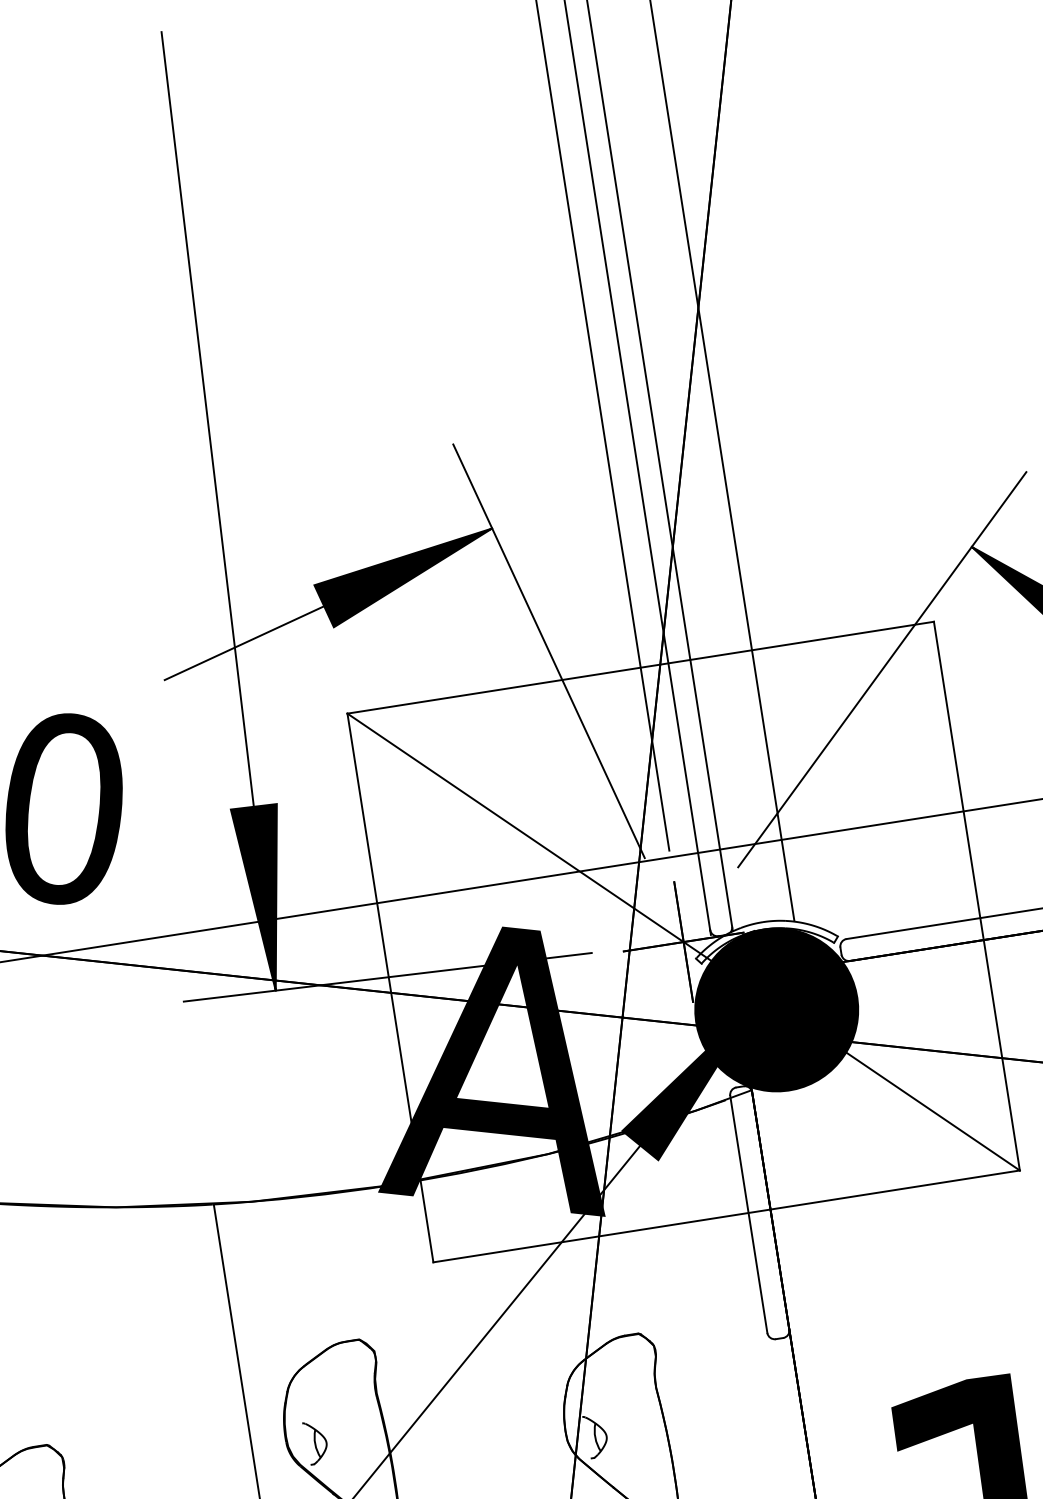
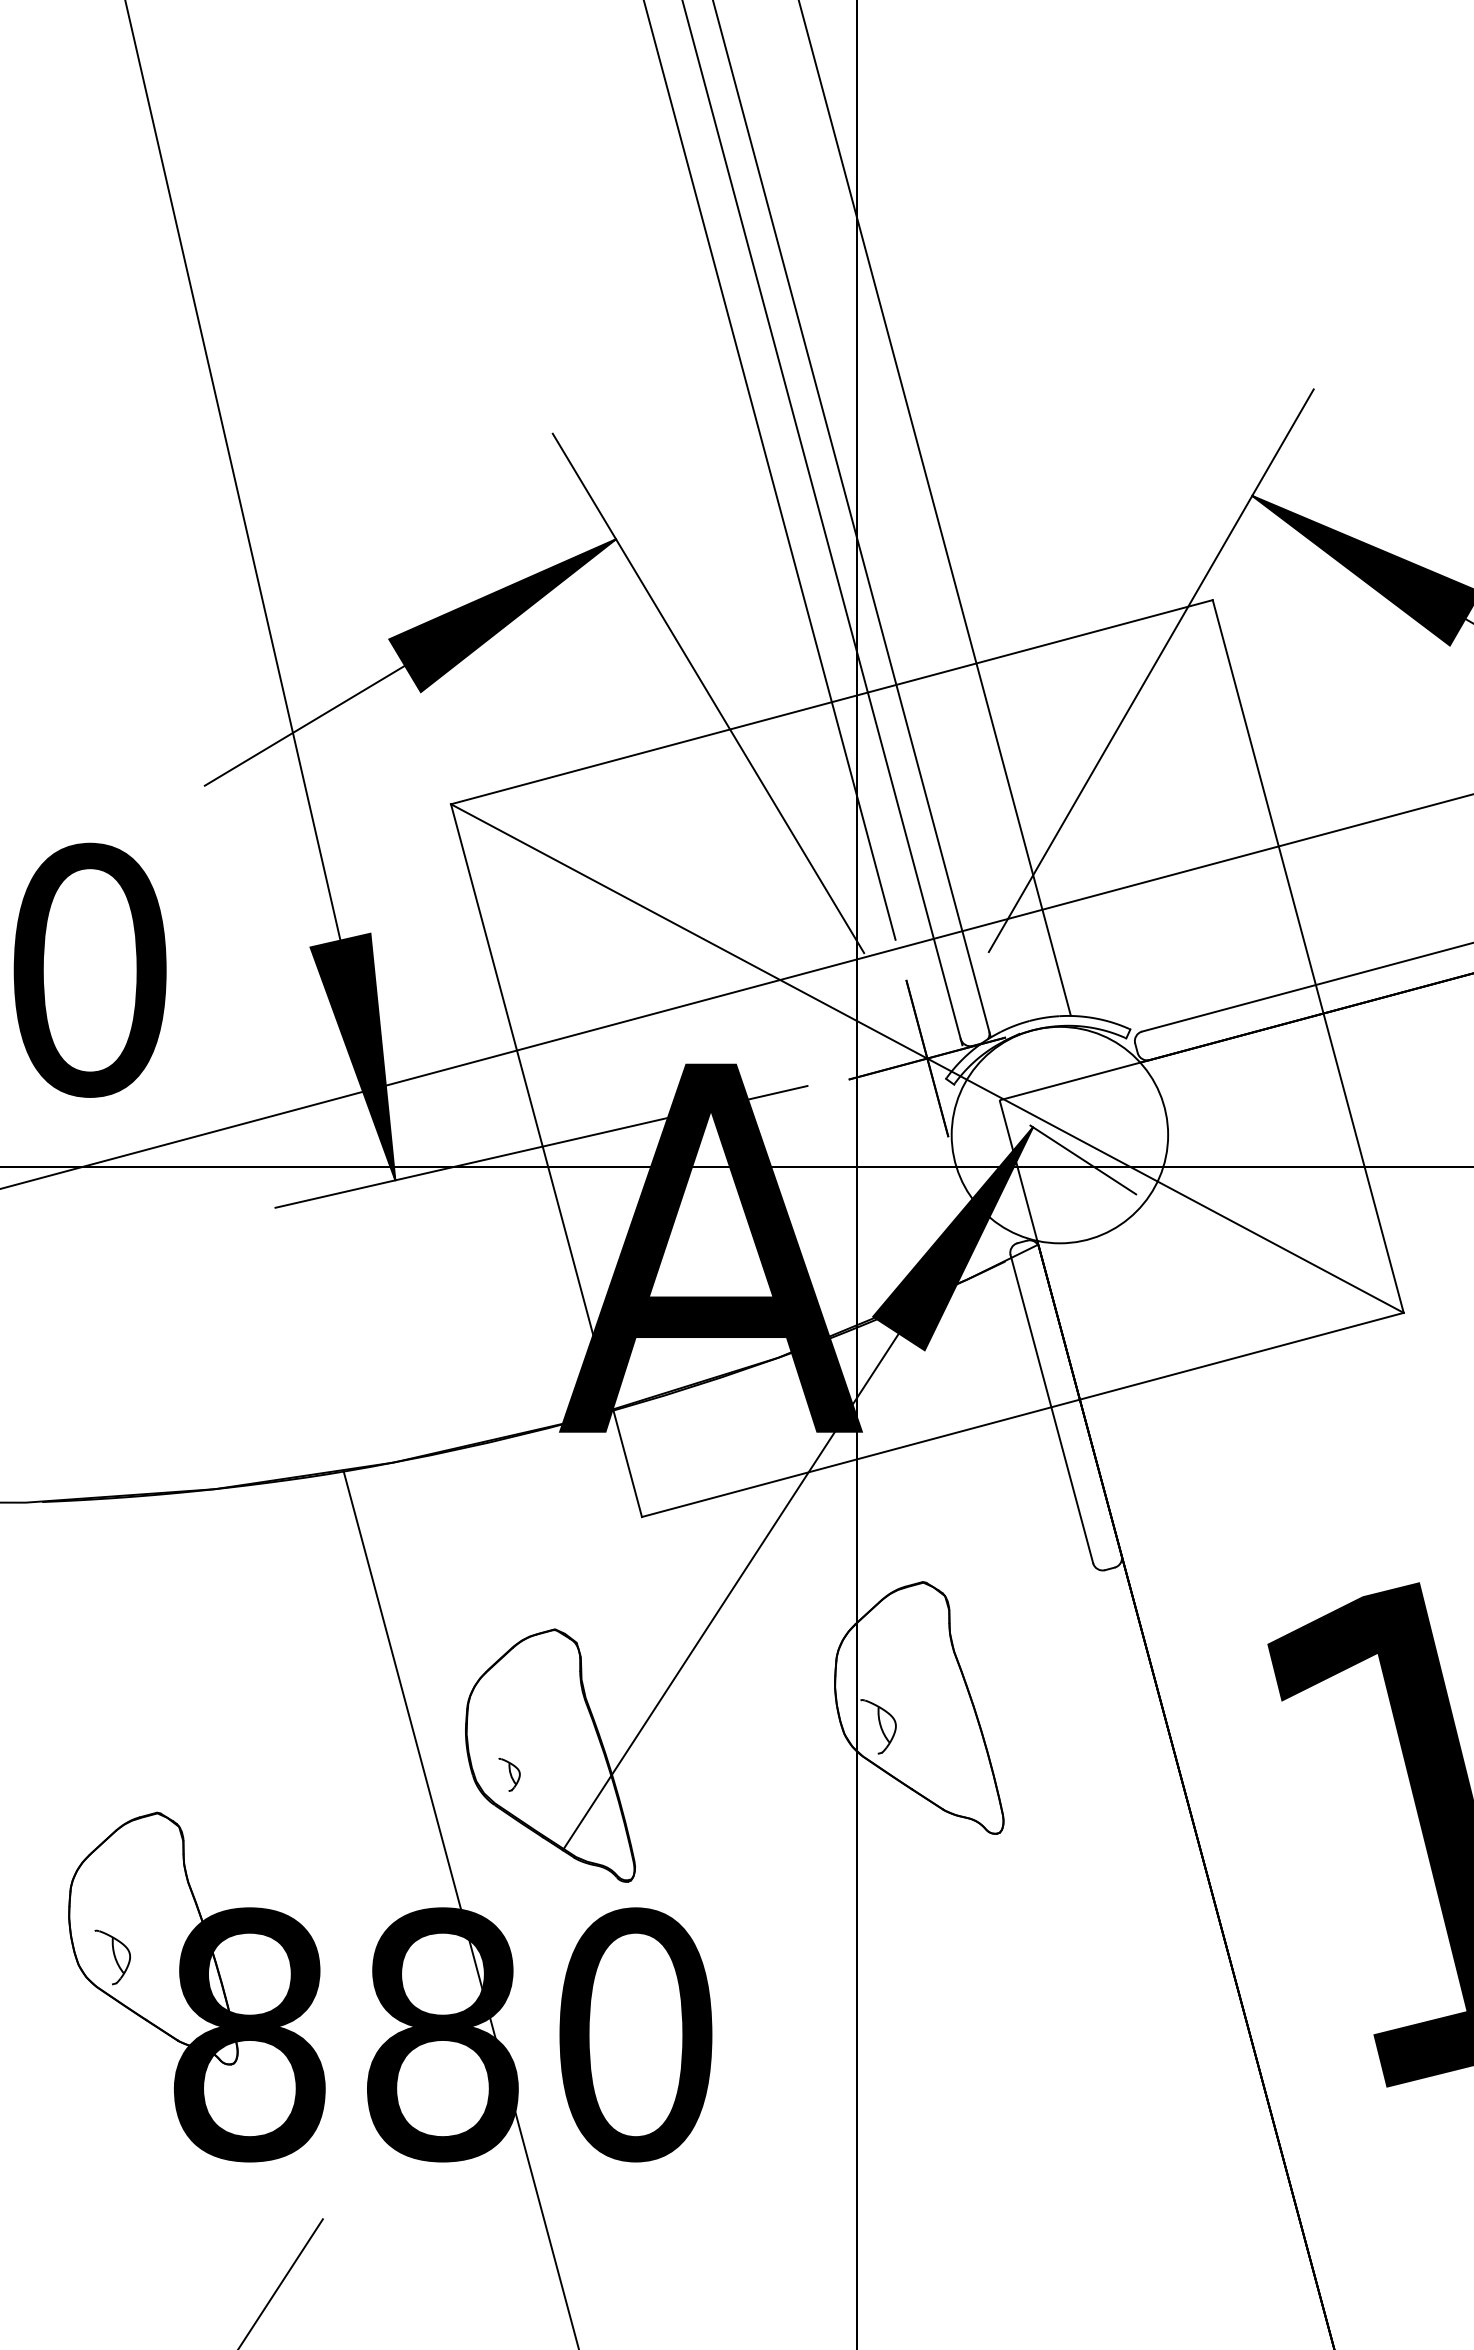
fill: (776, 1009) -> (1059, 1134), removed
part: (313, 1444) -> (509, 1774), size x0.6

